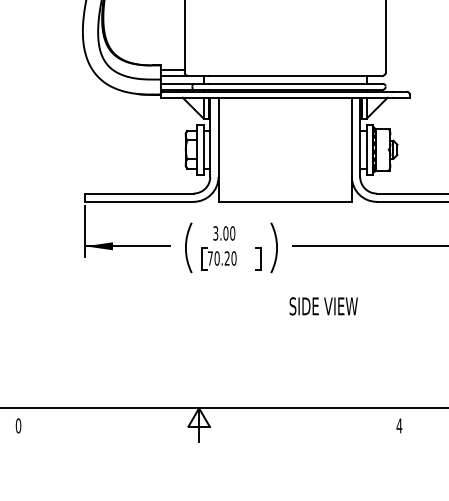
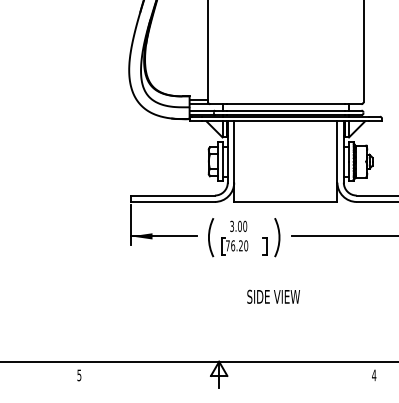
text: (217, 258) -> (233, 245), 70.20 -> 76.20
text: (323, 305) -> (273, 296), moved
text: (18, 426) -> (79, 375), 0 -> 5

